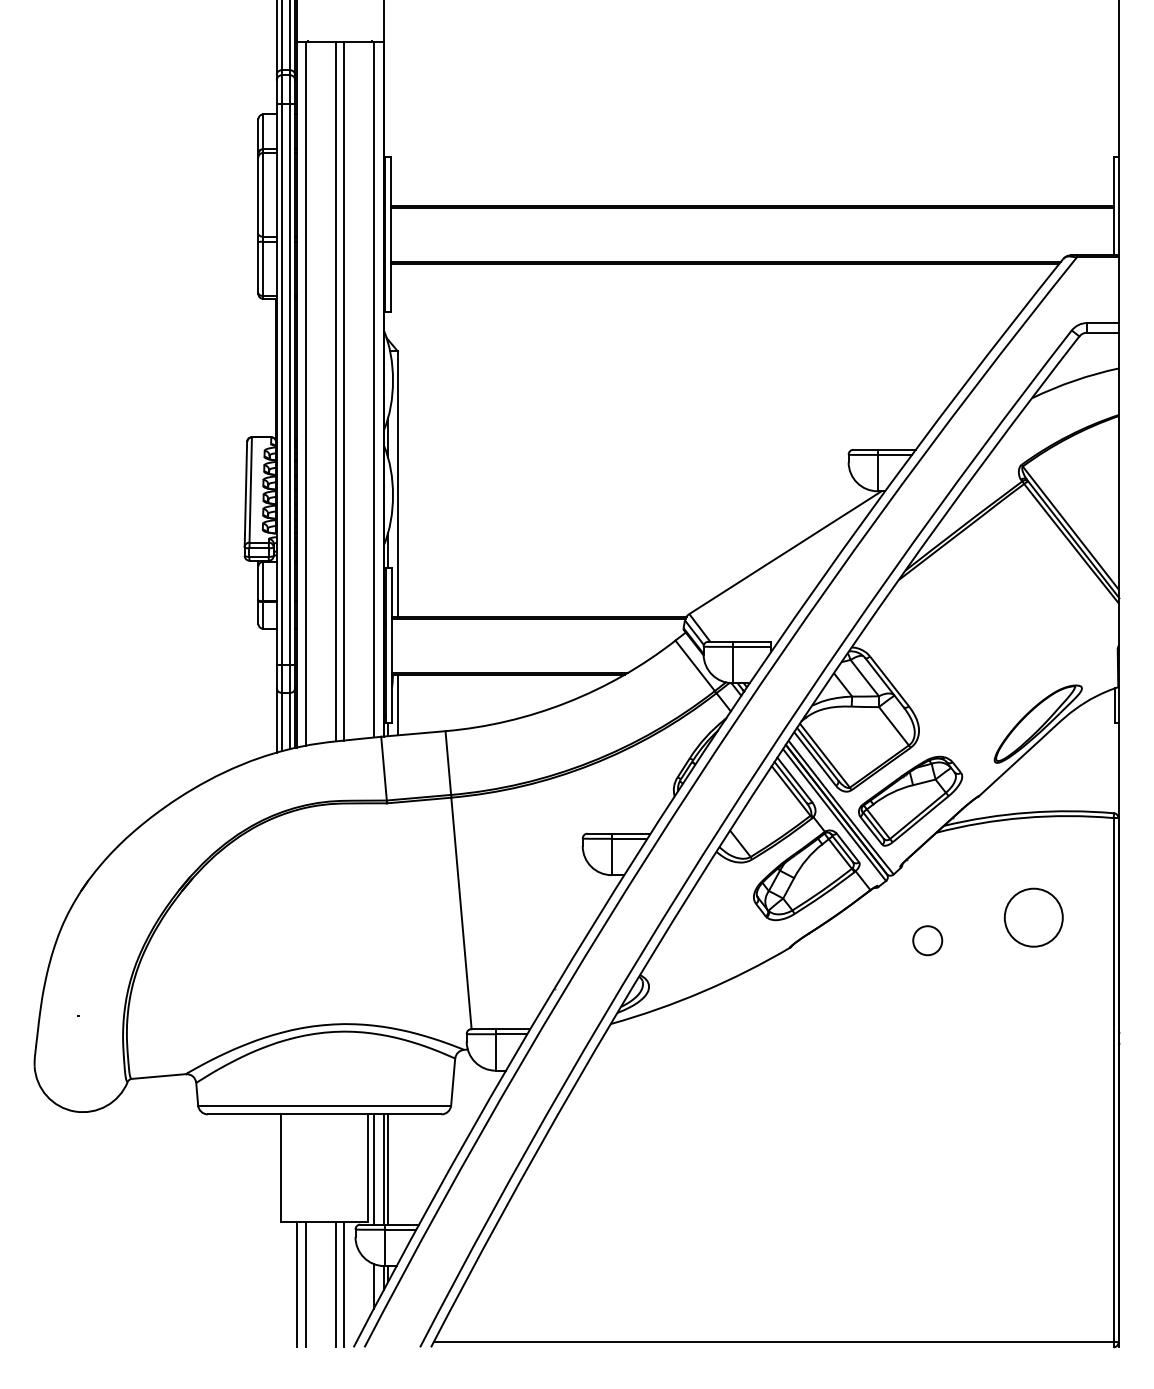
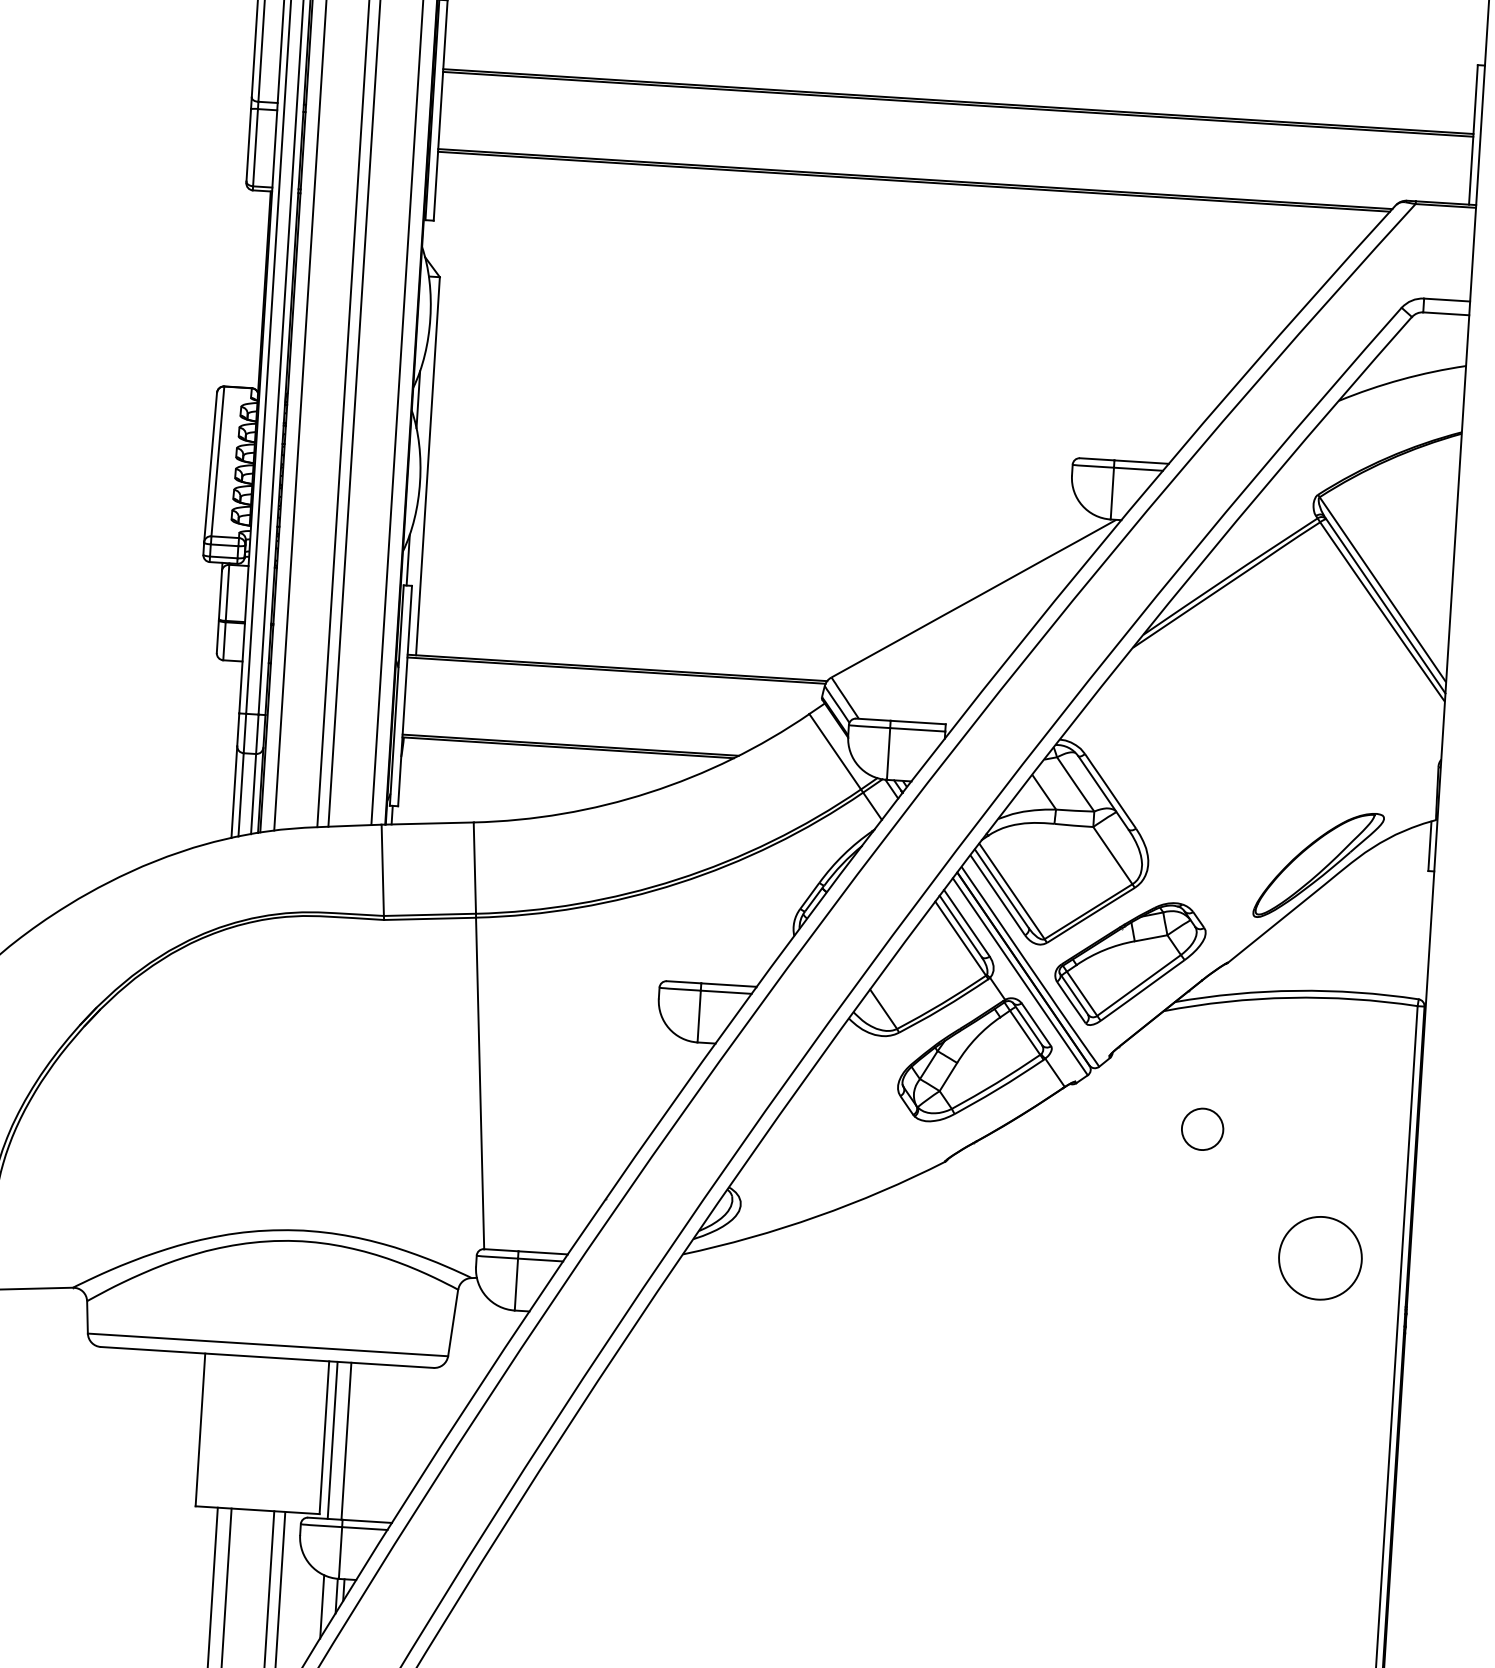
line: (397, 704) -> (407, 780), removed
circle: (1033, 917) -> (1320, 1257), moved
circle: (927, 940) -> (1202, 1129), moved
line: (388, 1169) -> (353, 1441), removed

